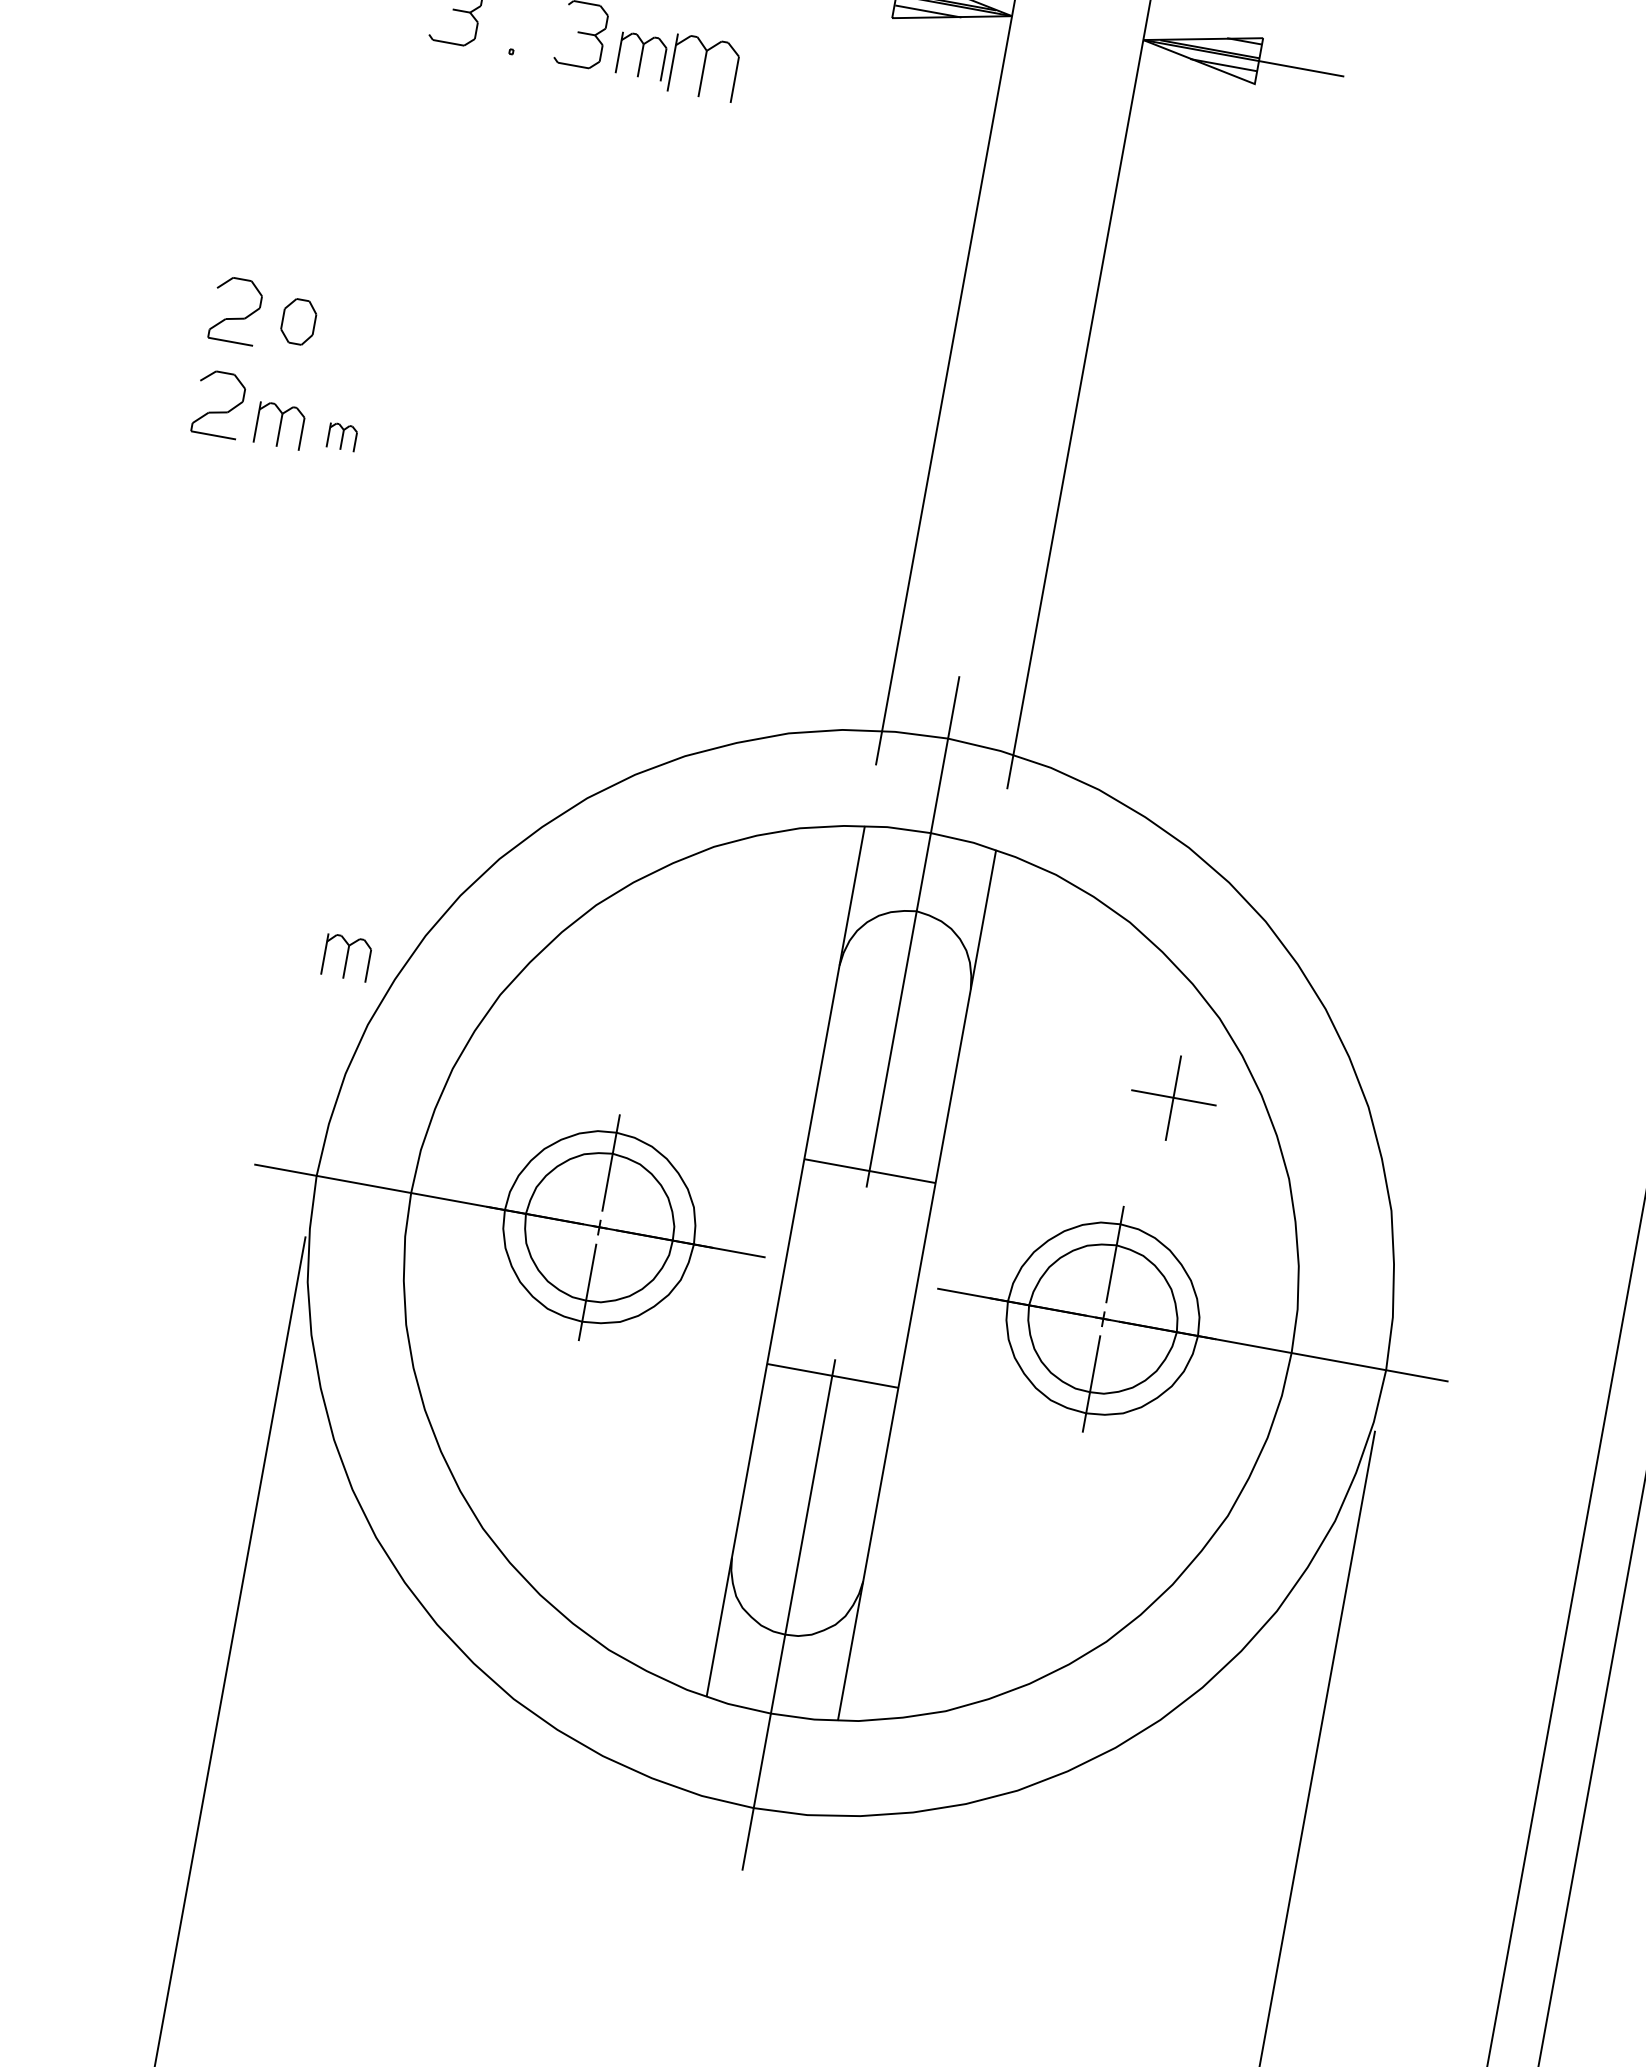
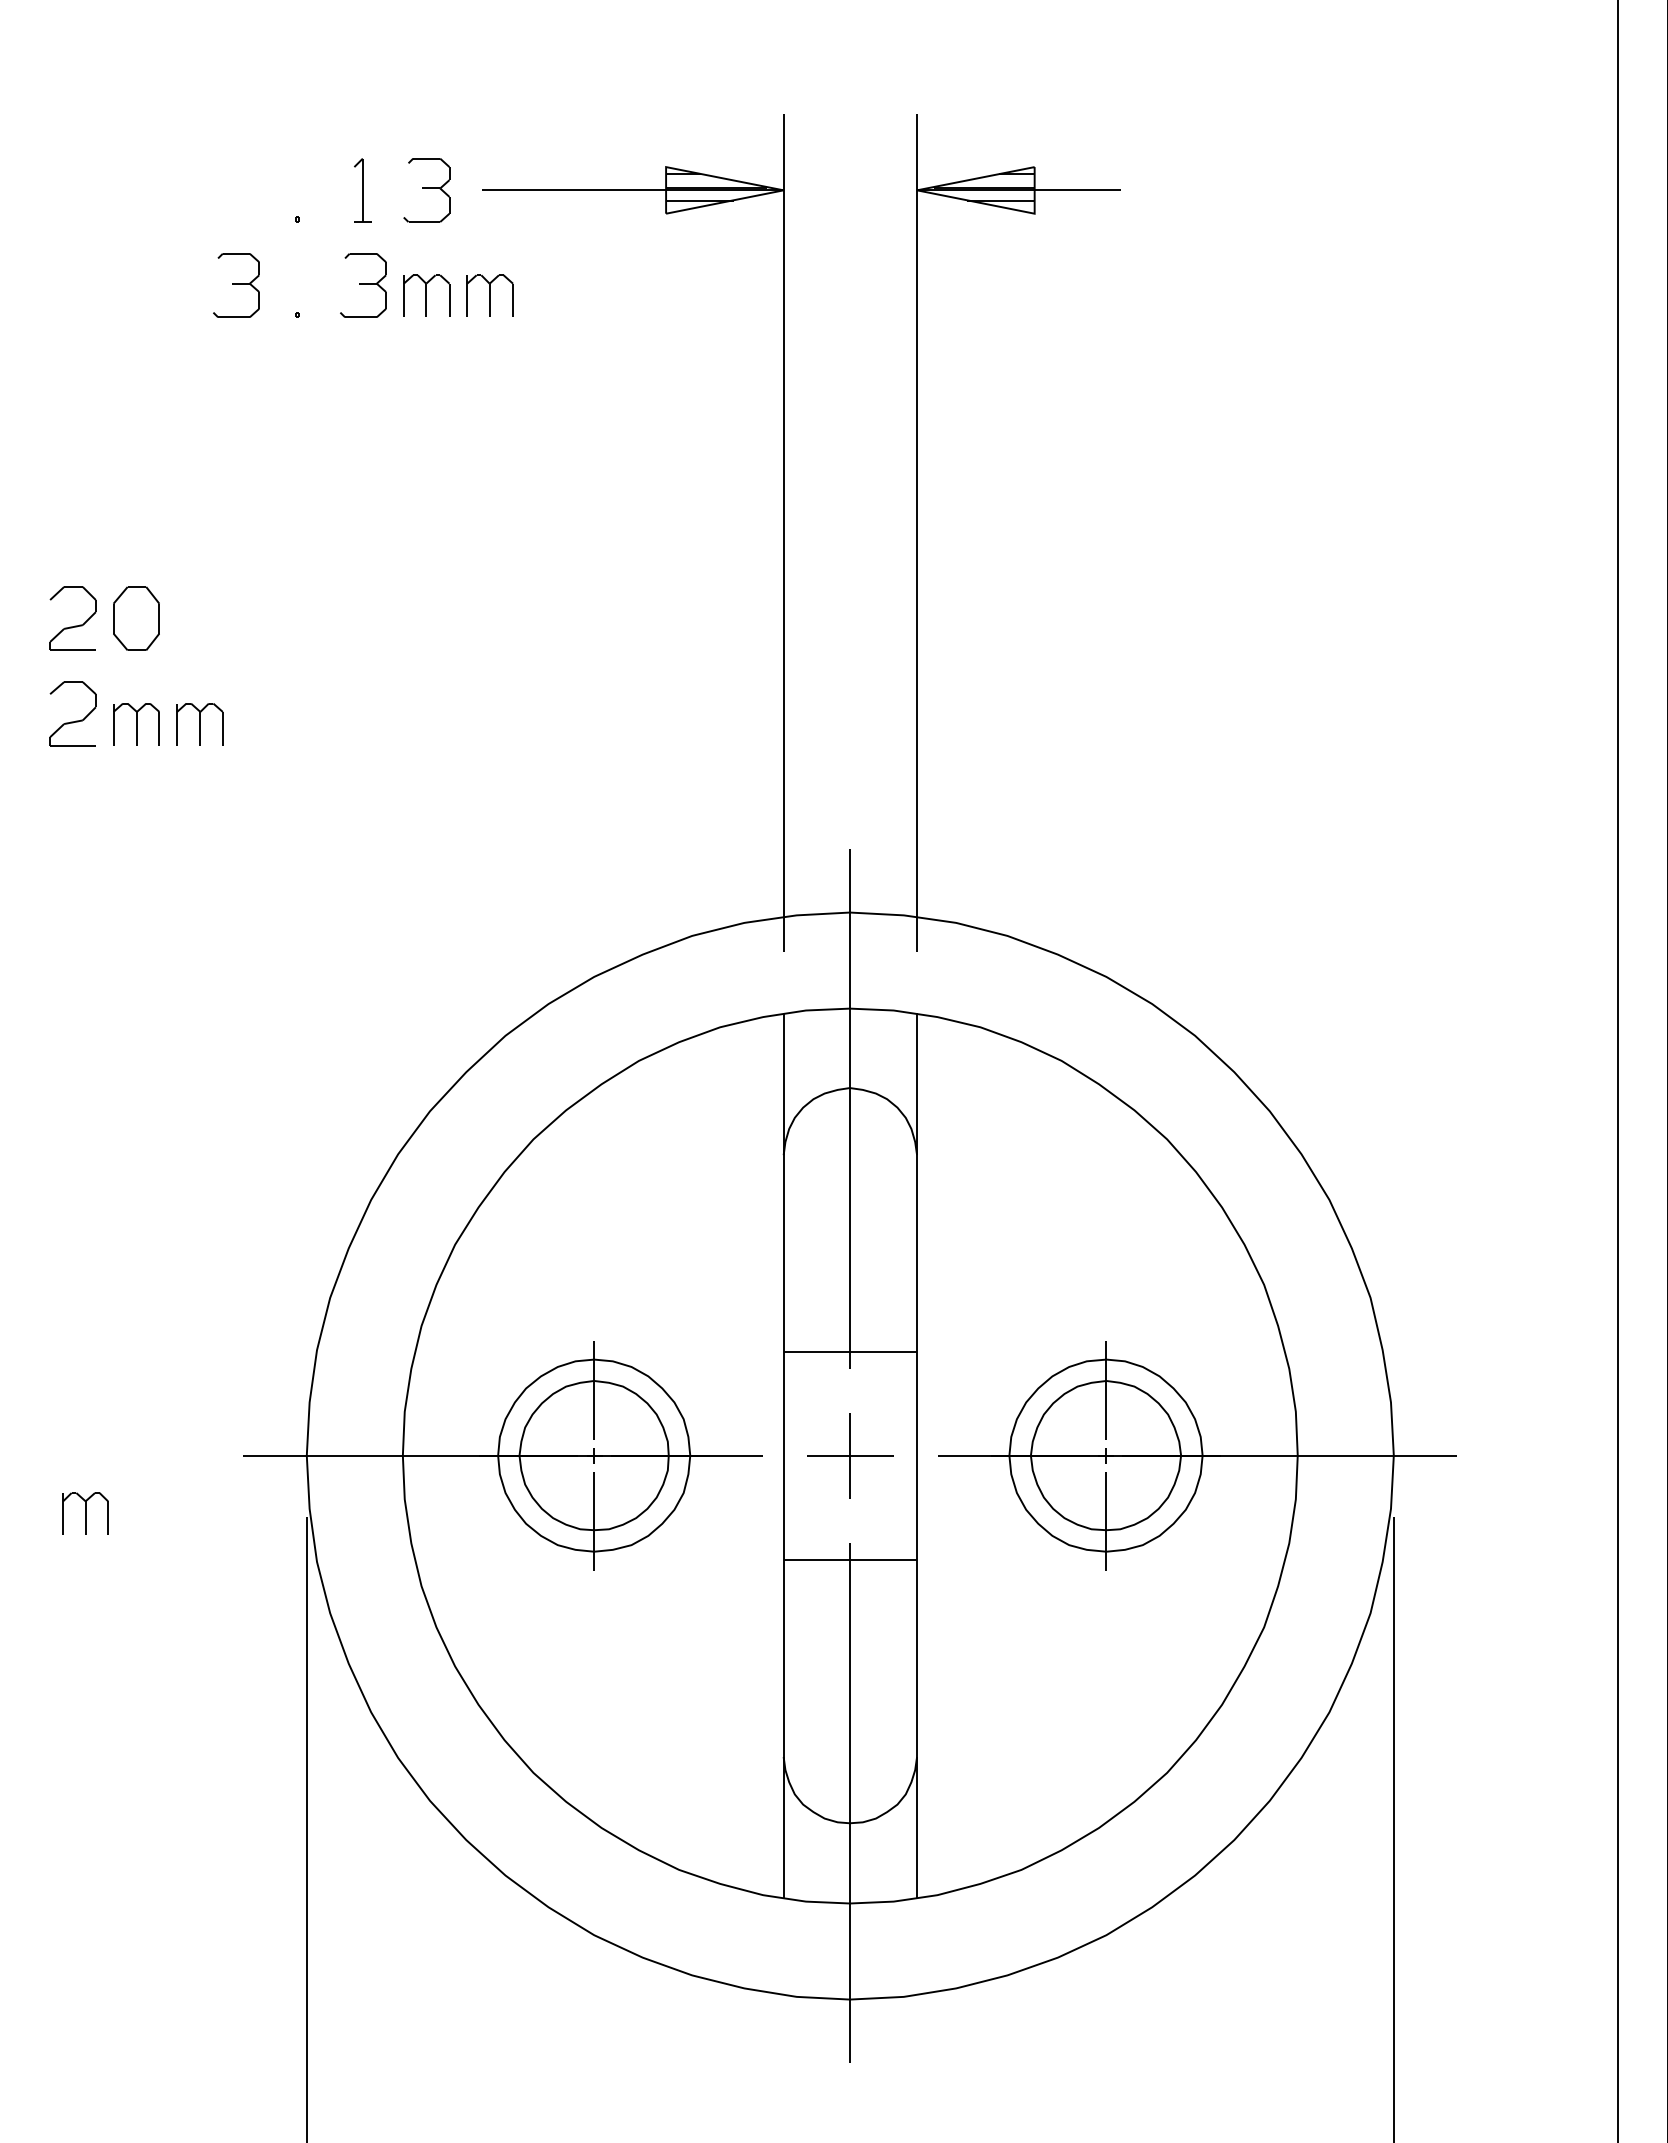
part: (703, 67) -> (489, 295), size x0.71
part: (298, 321) -> (136, 618), size x1.43
part: (341, 437) -> (199, 724), size x1.67
part: (346, 957) -> (85, 1513), moved
part: (1174, 1097) -> (850, 1455), moved

